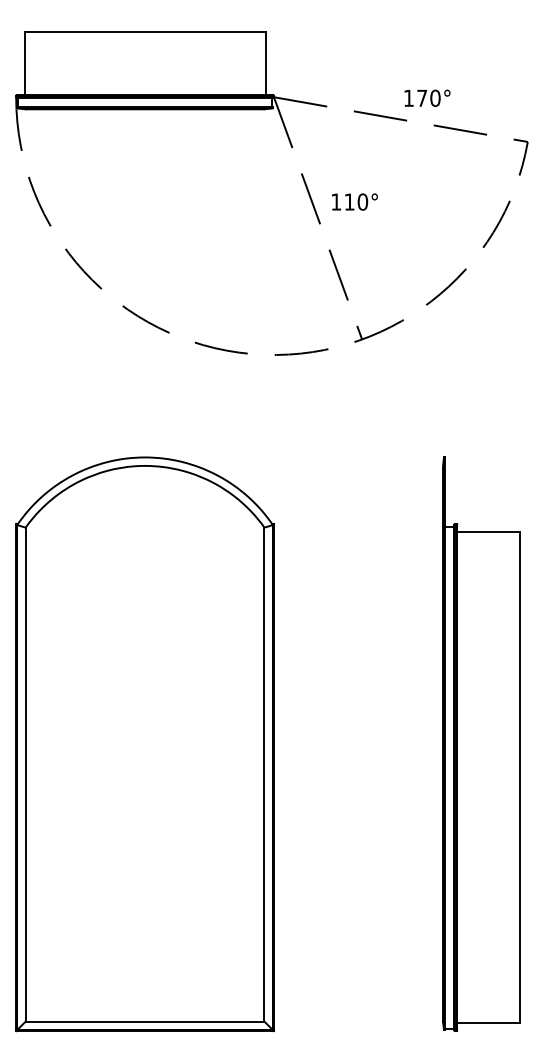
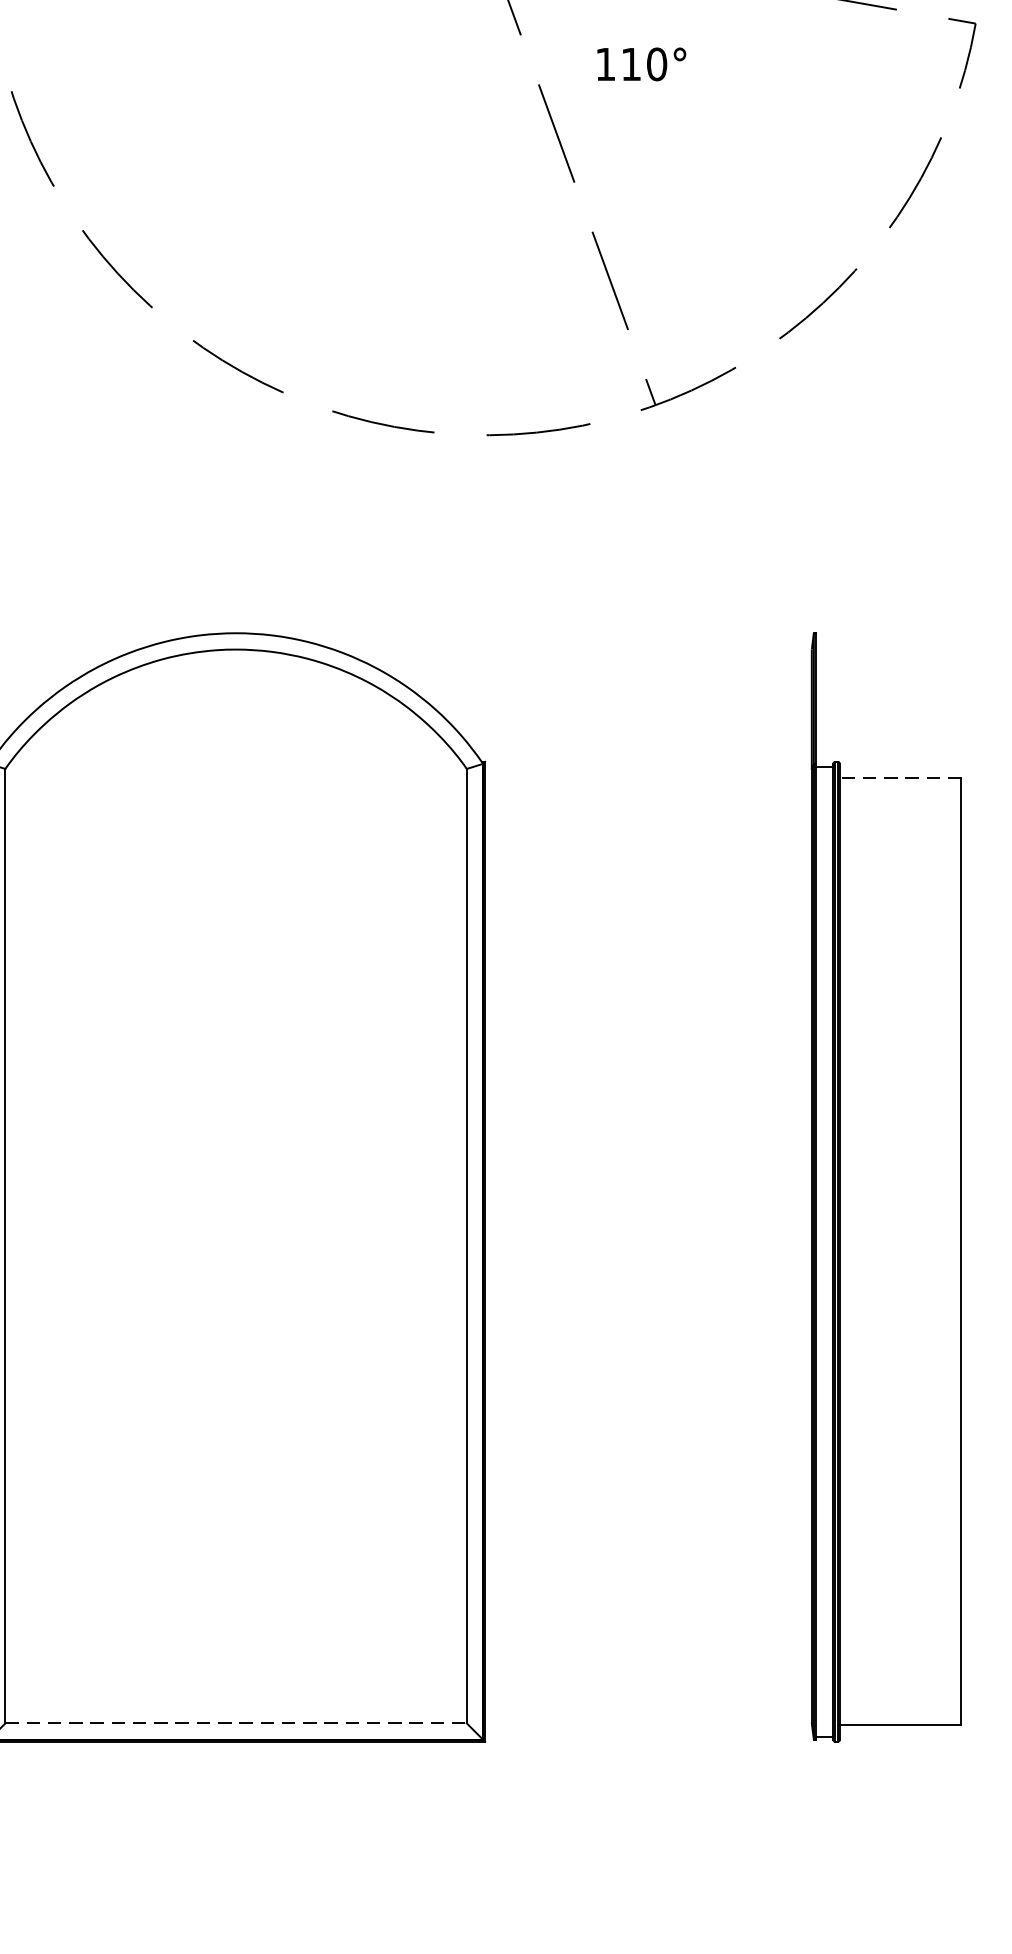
text: (354, 201) -> (640, 63), moved
line: (488, 532) -> (899, 778), solid -> dashed
line: (145, 1021) -> (236, 1723), solid -> dashed

